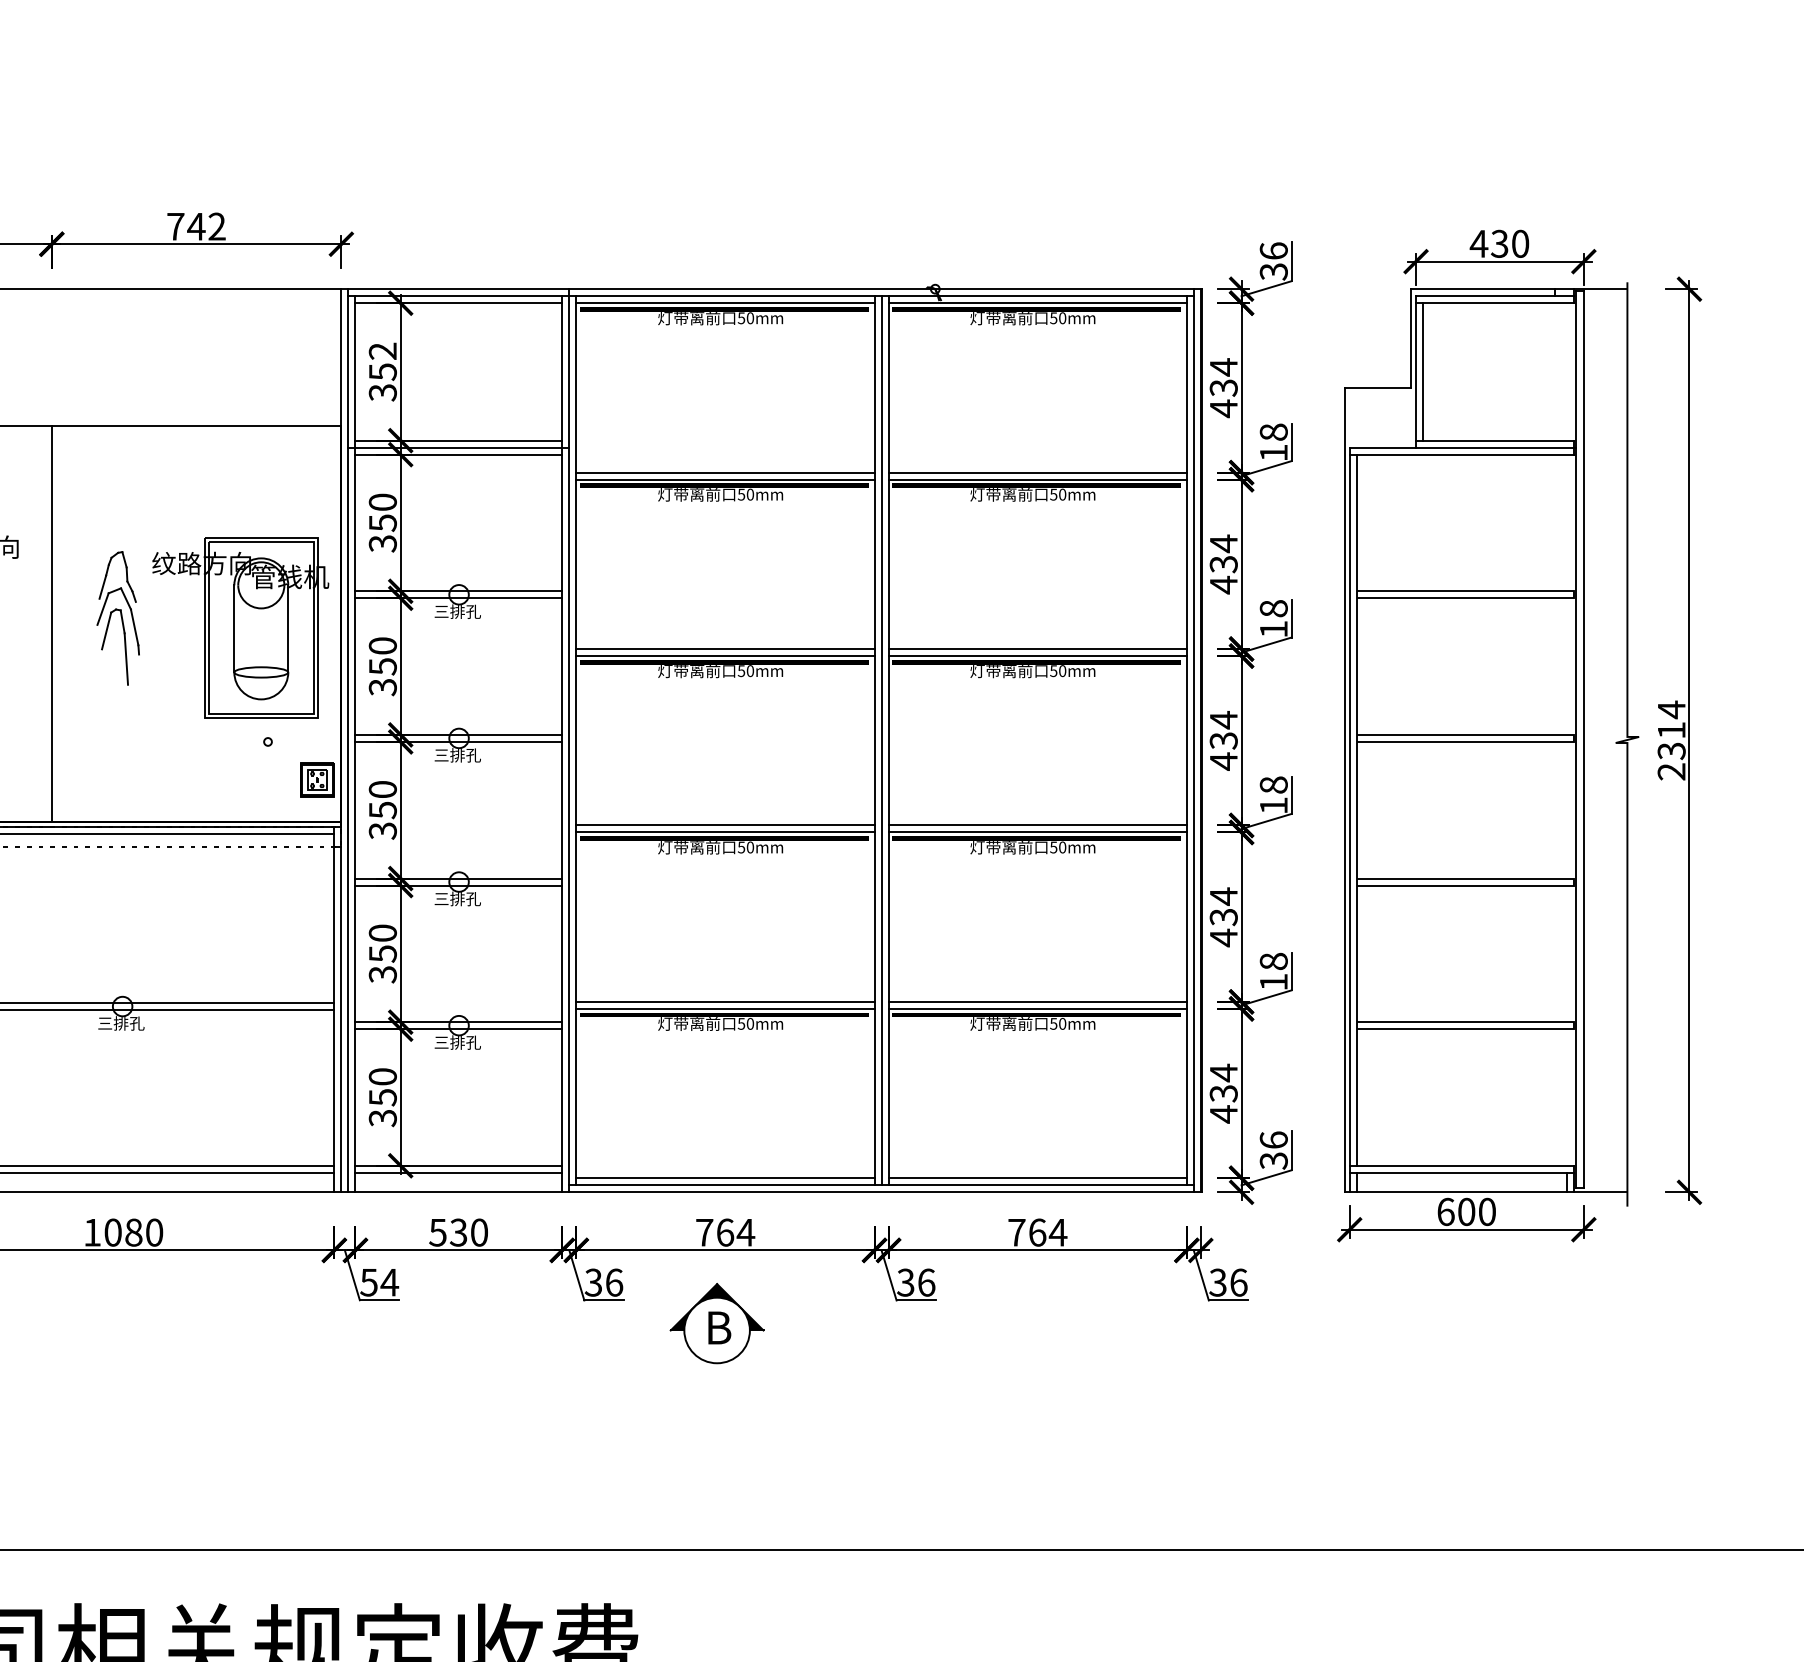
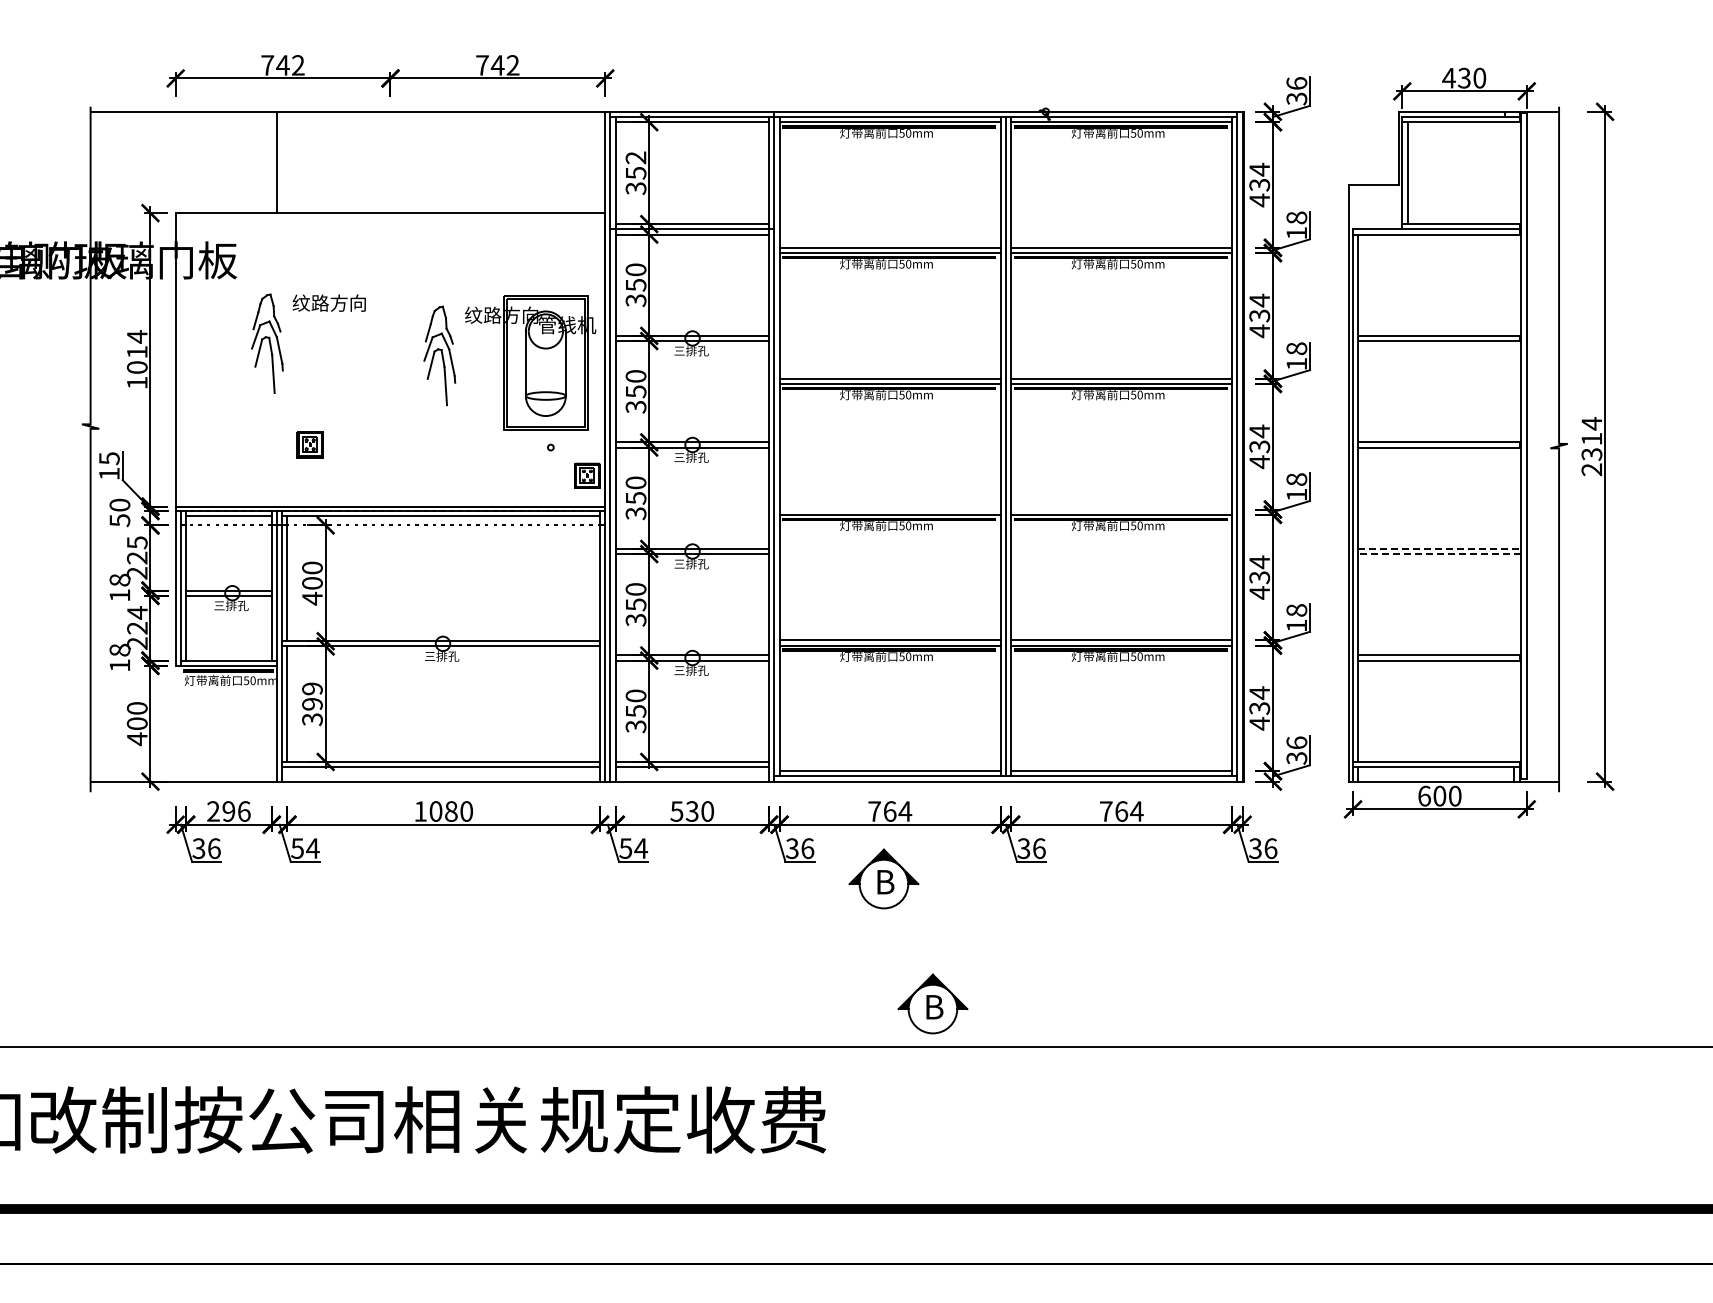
line: (51, 623) -> (390, 359), removed
line: (724, 825) -> (889, 509), removed
line: (1037, 825) -> (1121, 509), removed
line: (1574, 882) -> (1519, 551), solid -> dashed
part: (782, 1491) -> (932, 1003), added

